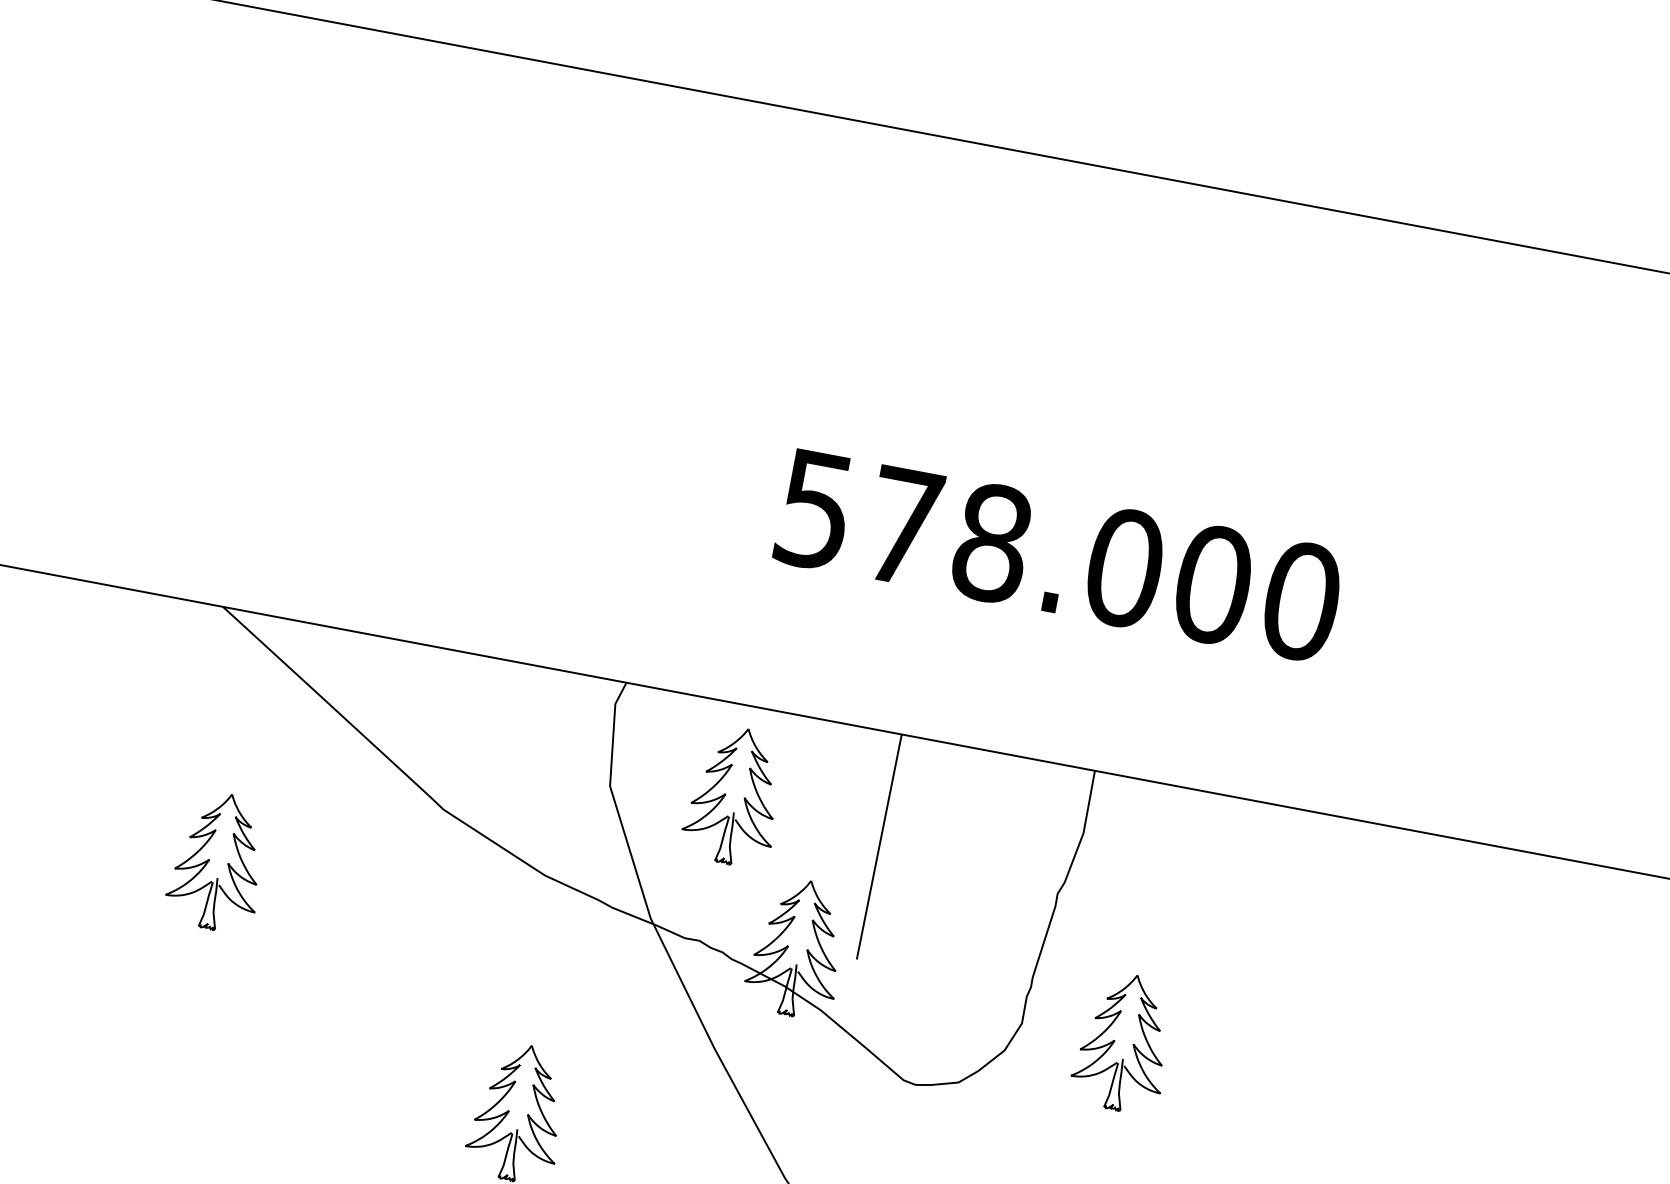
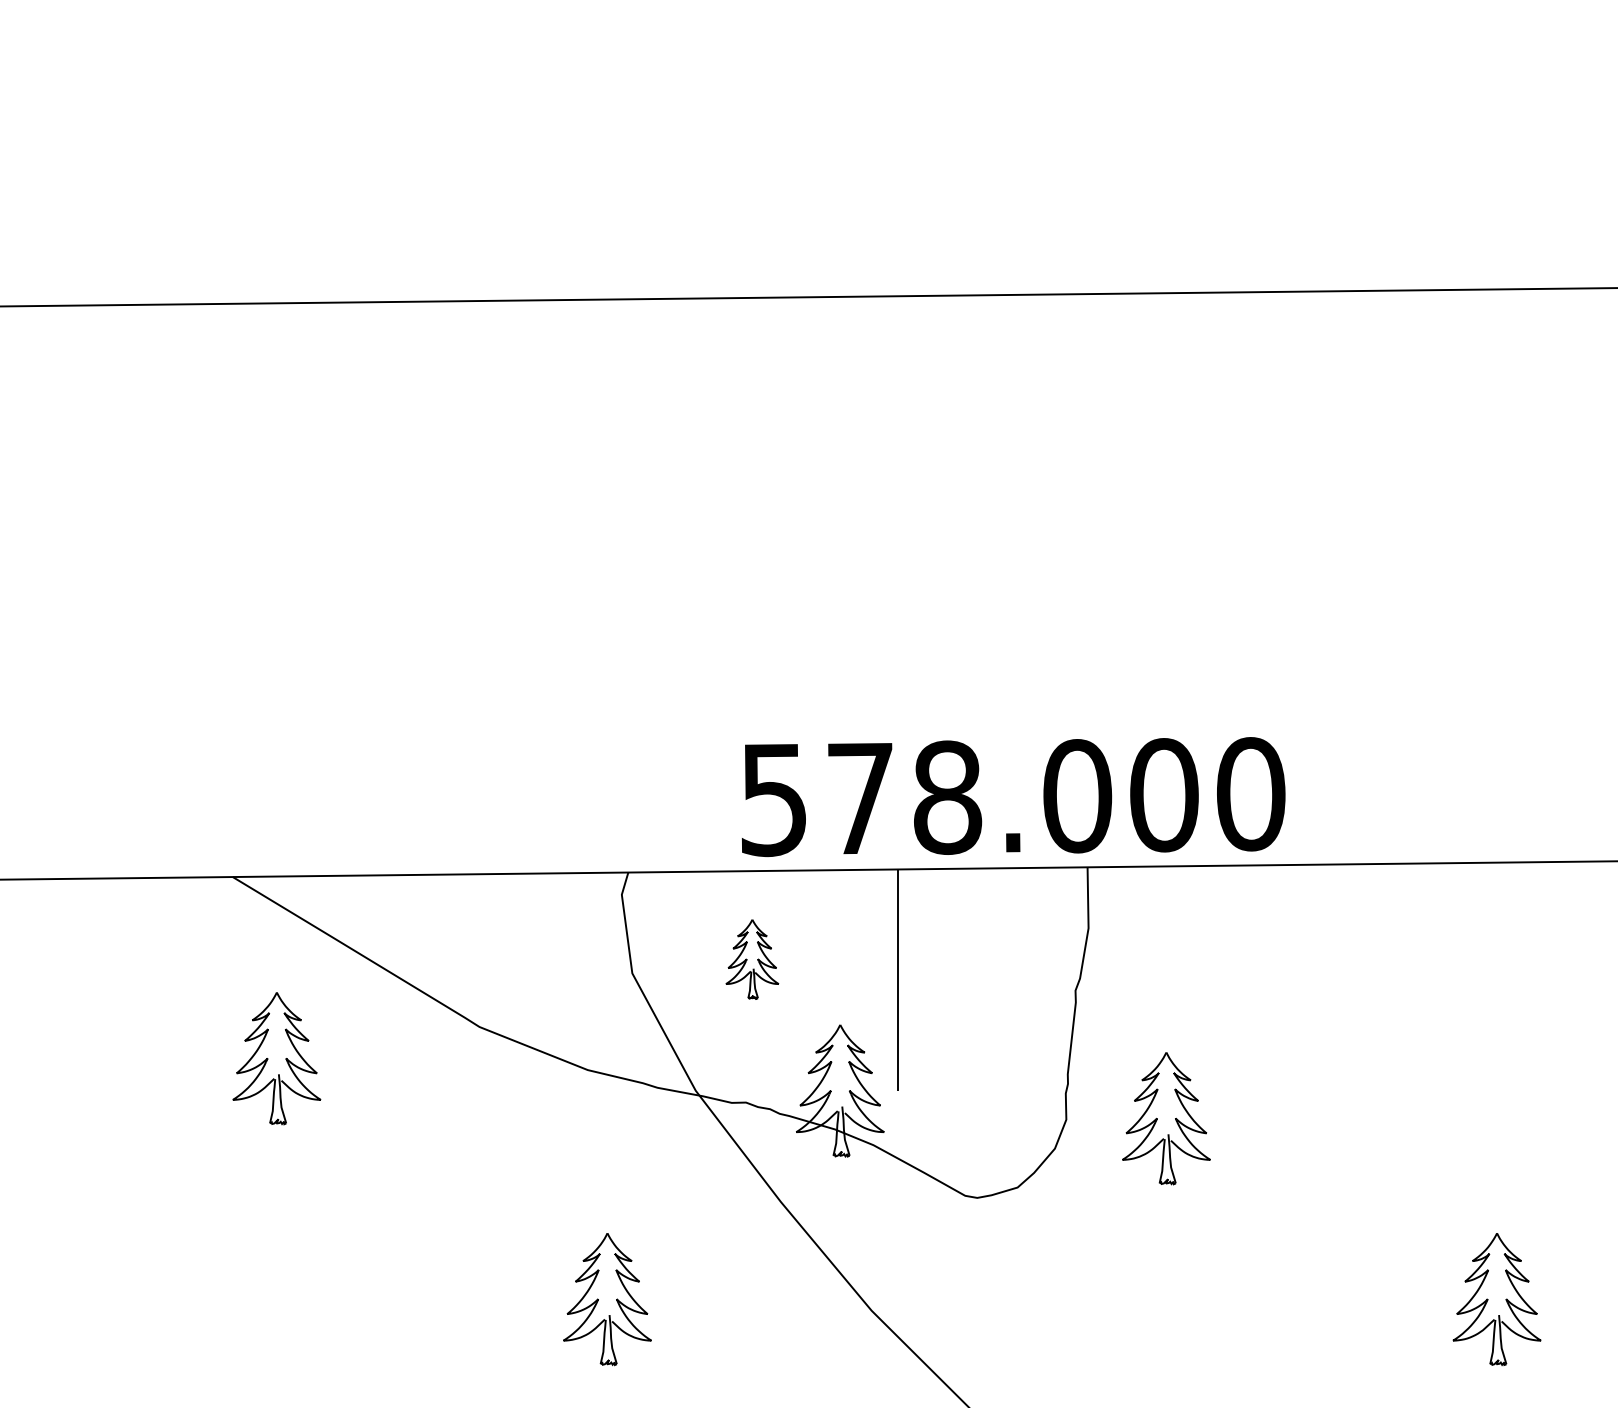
text: (1059, 556) -> (1013, 797), moved
part: (735, 796) -> (752, 959), size x0.6
part: (218, 861) -> (276, 1058), moved

